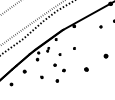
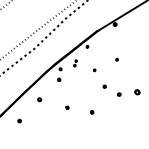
part: (59, 67) -> (112, 90), moved

